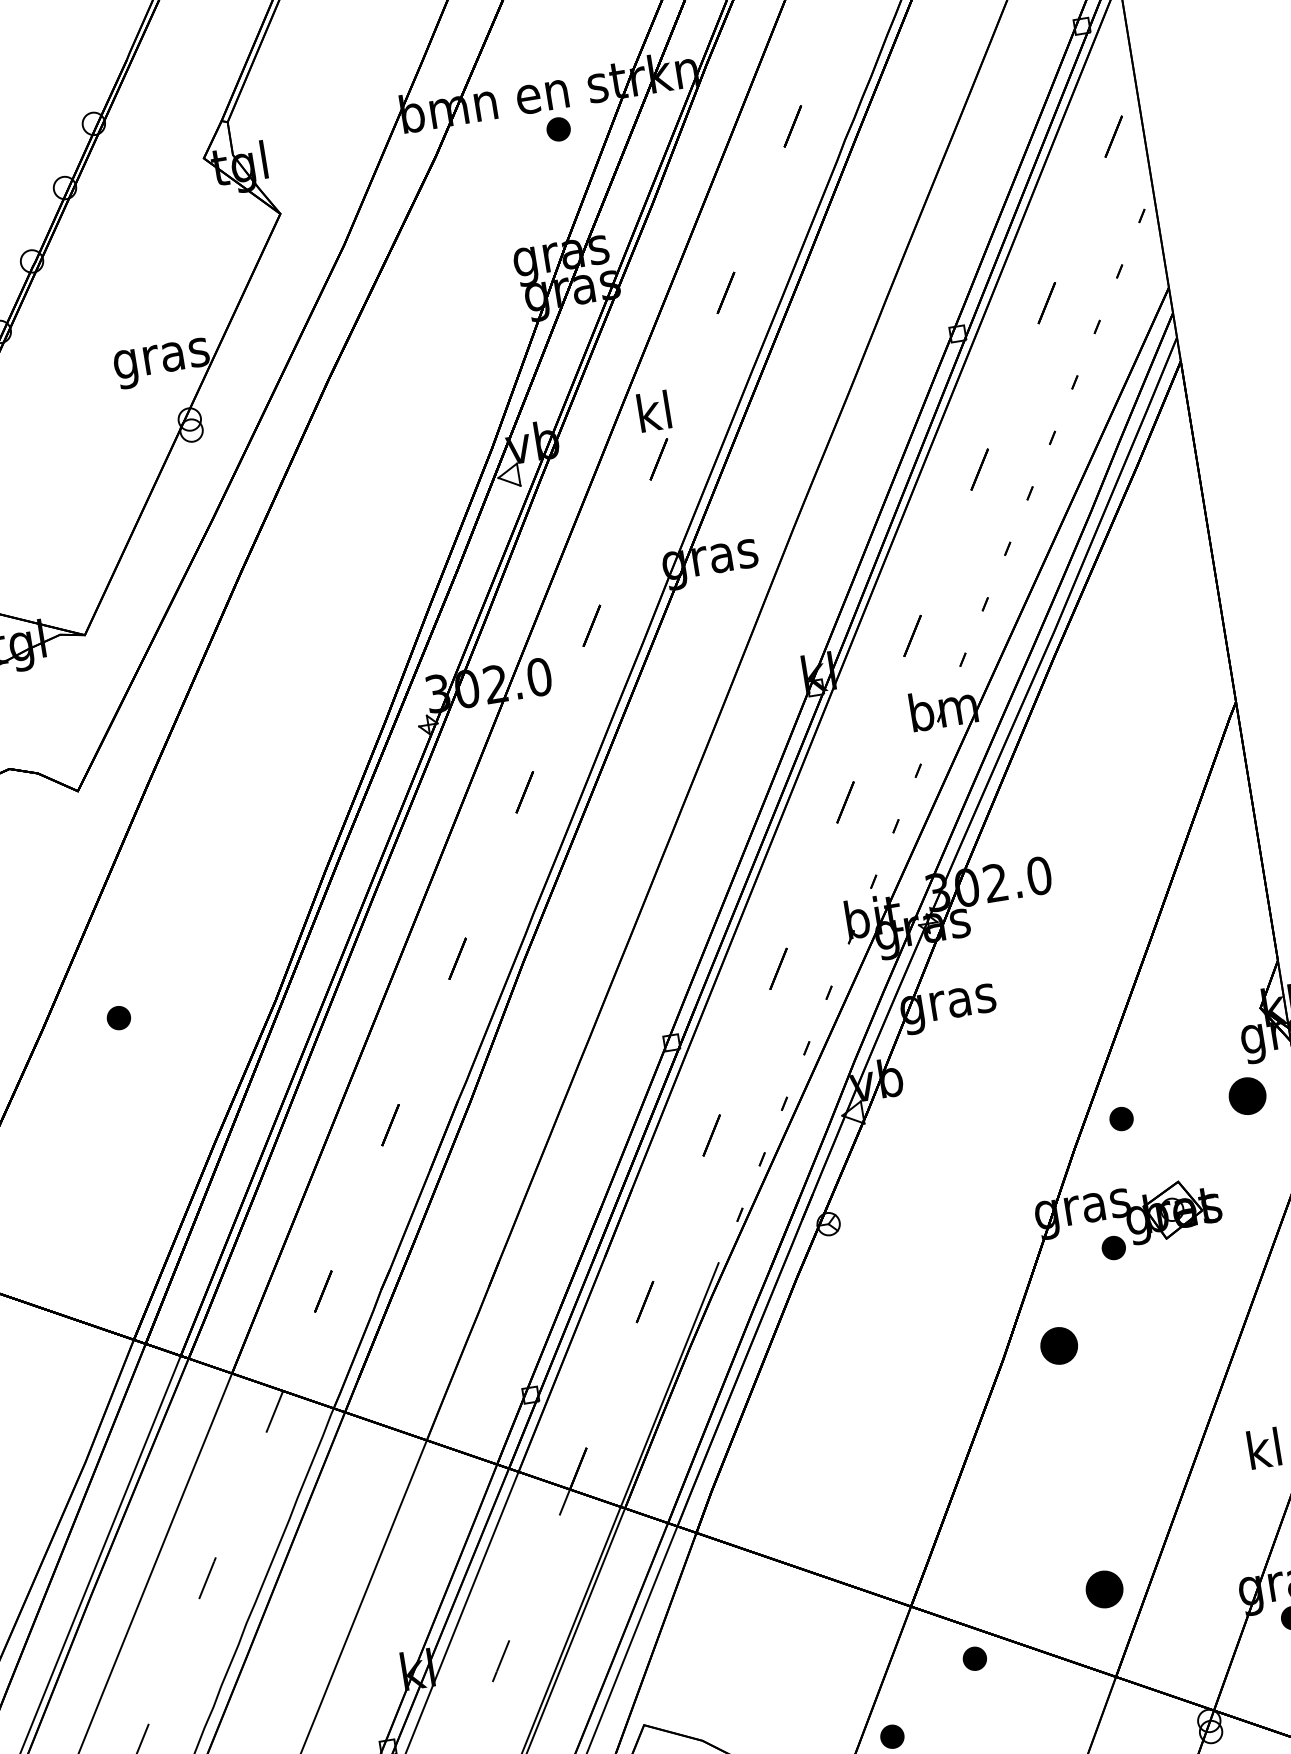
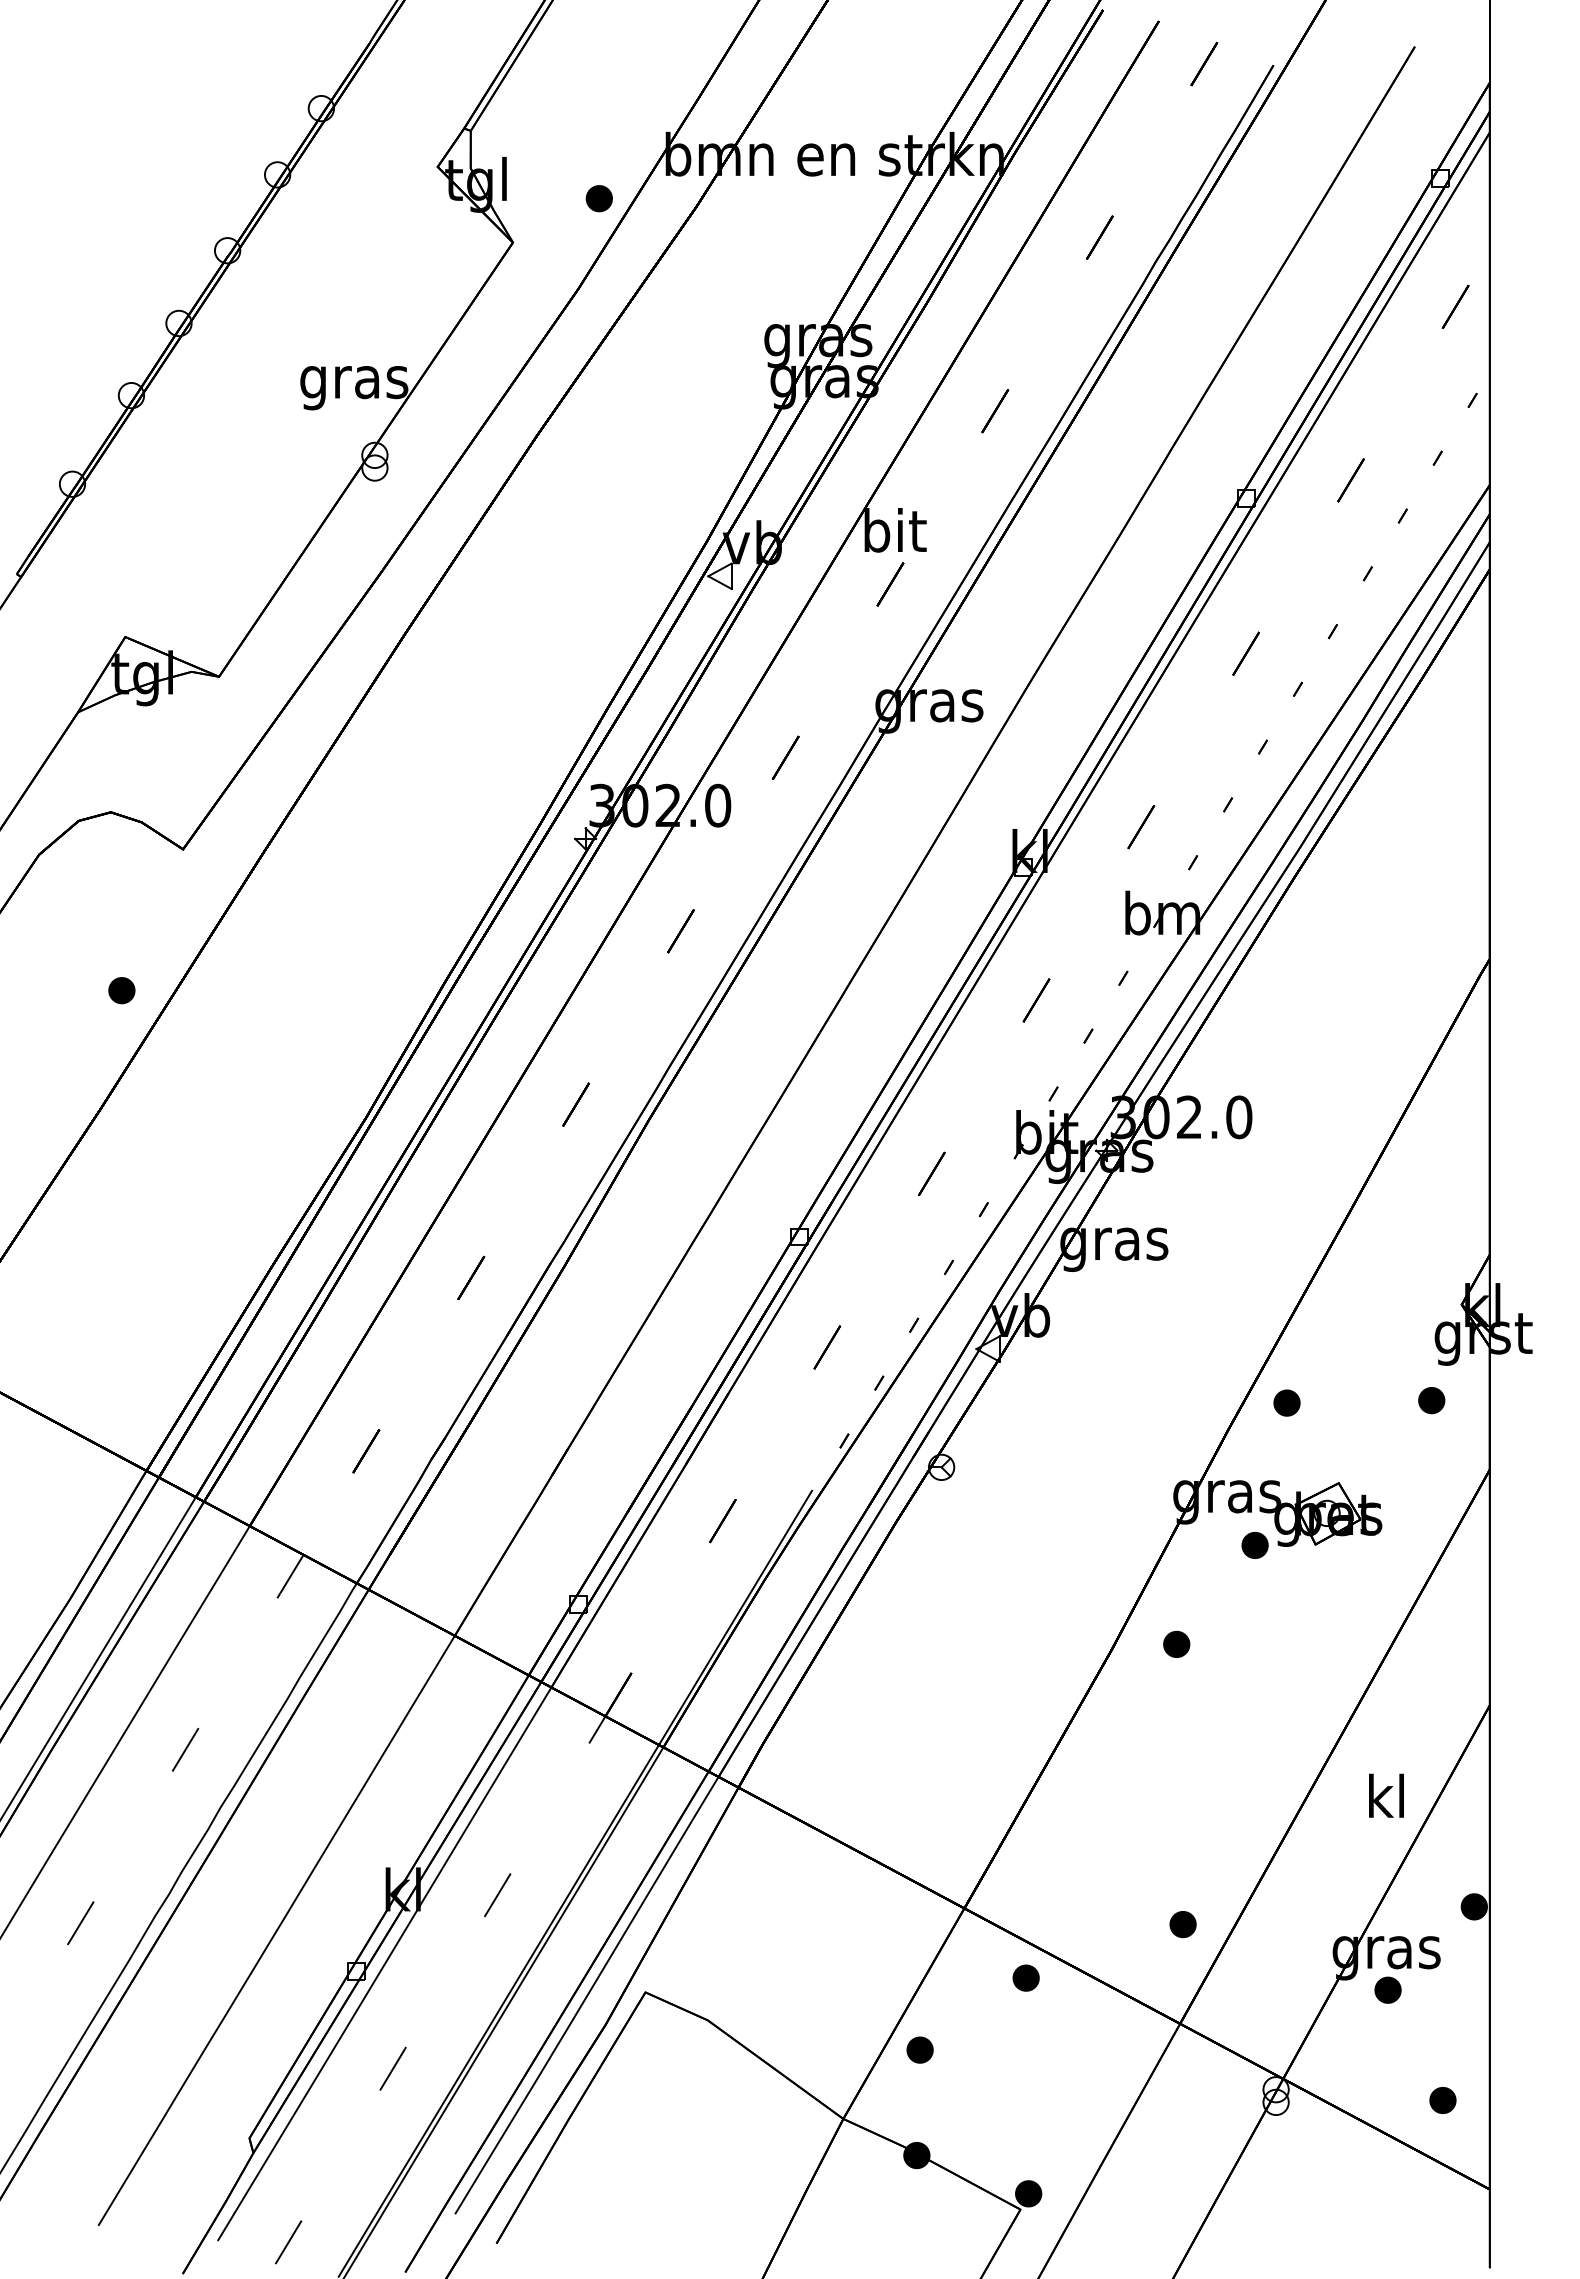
part: (557, 129) -> (598, 198), moved
text: (655, 411) -> (895, 530), kl -> bit
part: (118, 1018) -> (121, 990), moved
part: (1247, 1096) -> (1431, 1400), size x0.62
part: (1058, 1344) -> (1176, 1643), size x0.62
part: (1104, 1589) -> (1182, 1924), size x0.62

